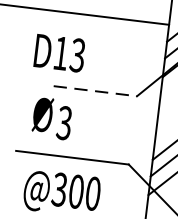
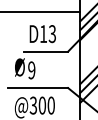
text: (59, 54) -> (42, 34), moved
line: (96, 90) -> (46, 51), dashed -> solid
text: (63, 123) -> (31, 70), 3 -> 9

